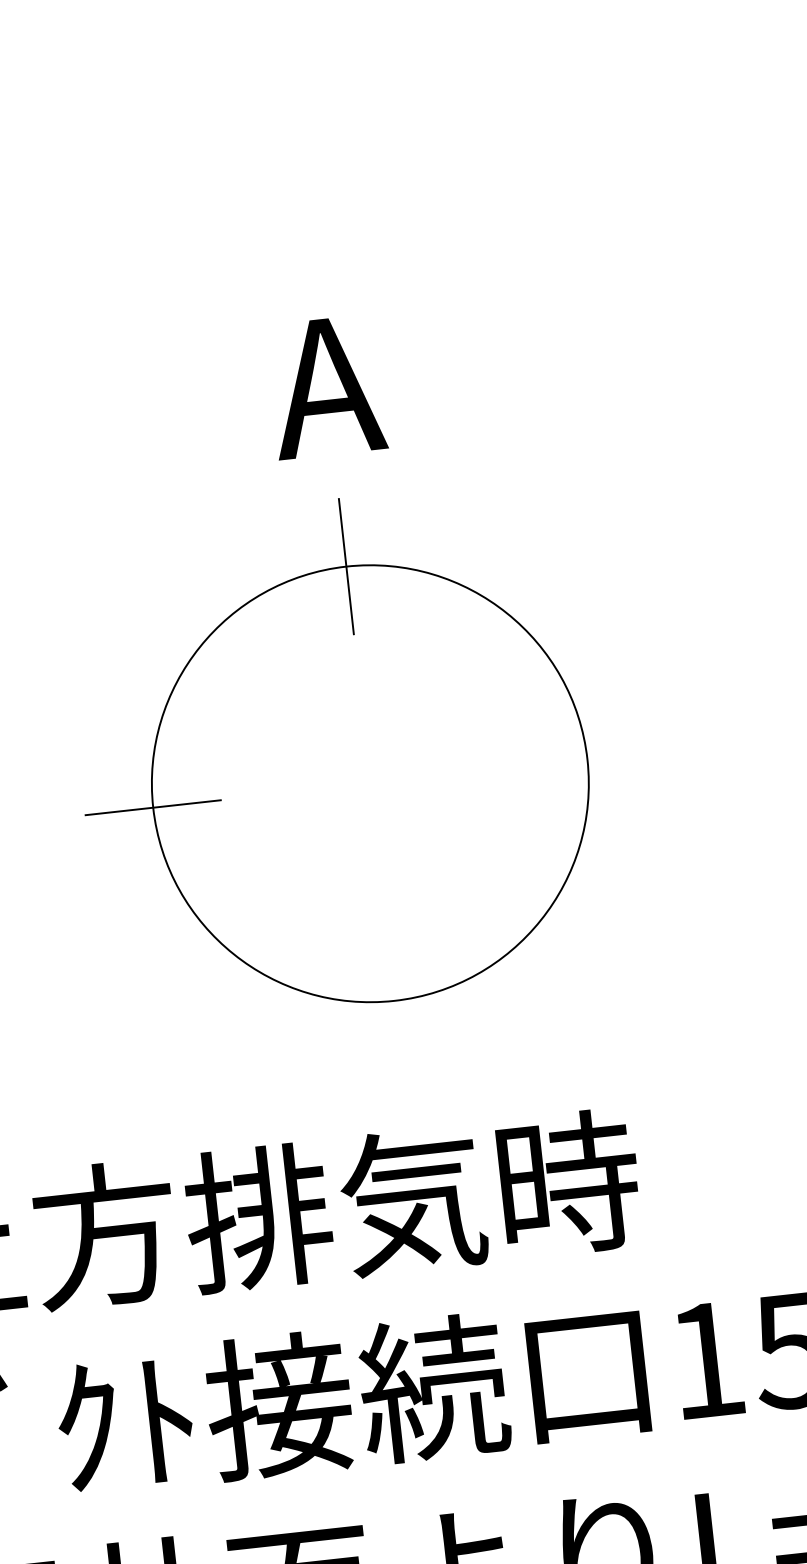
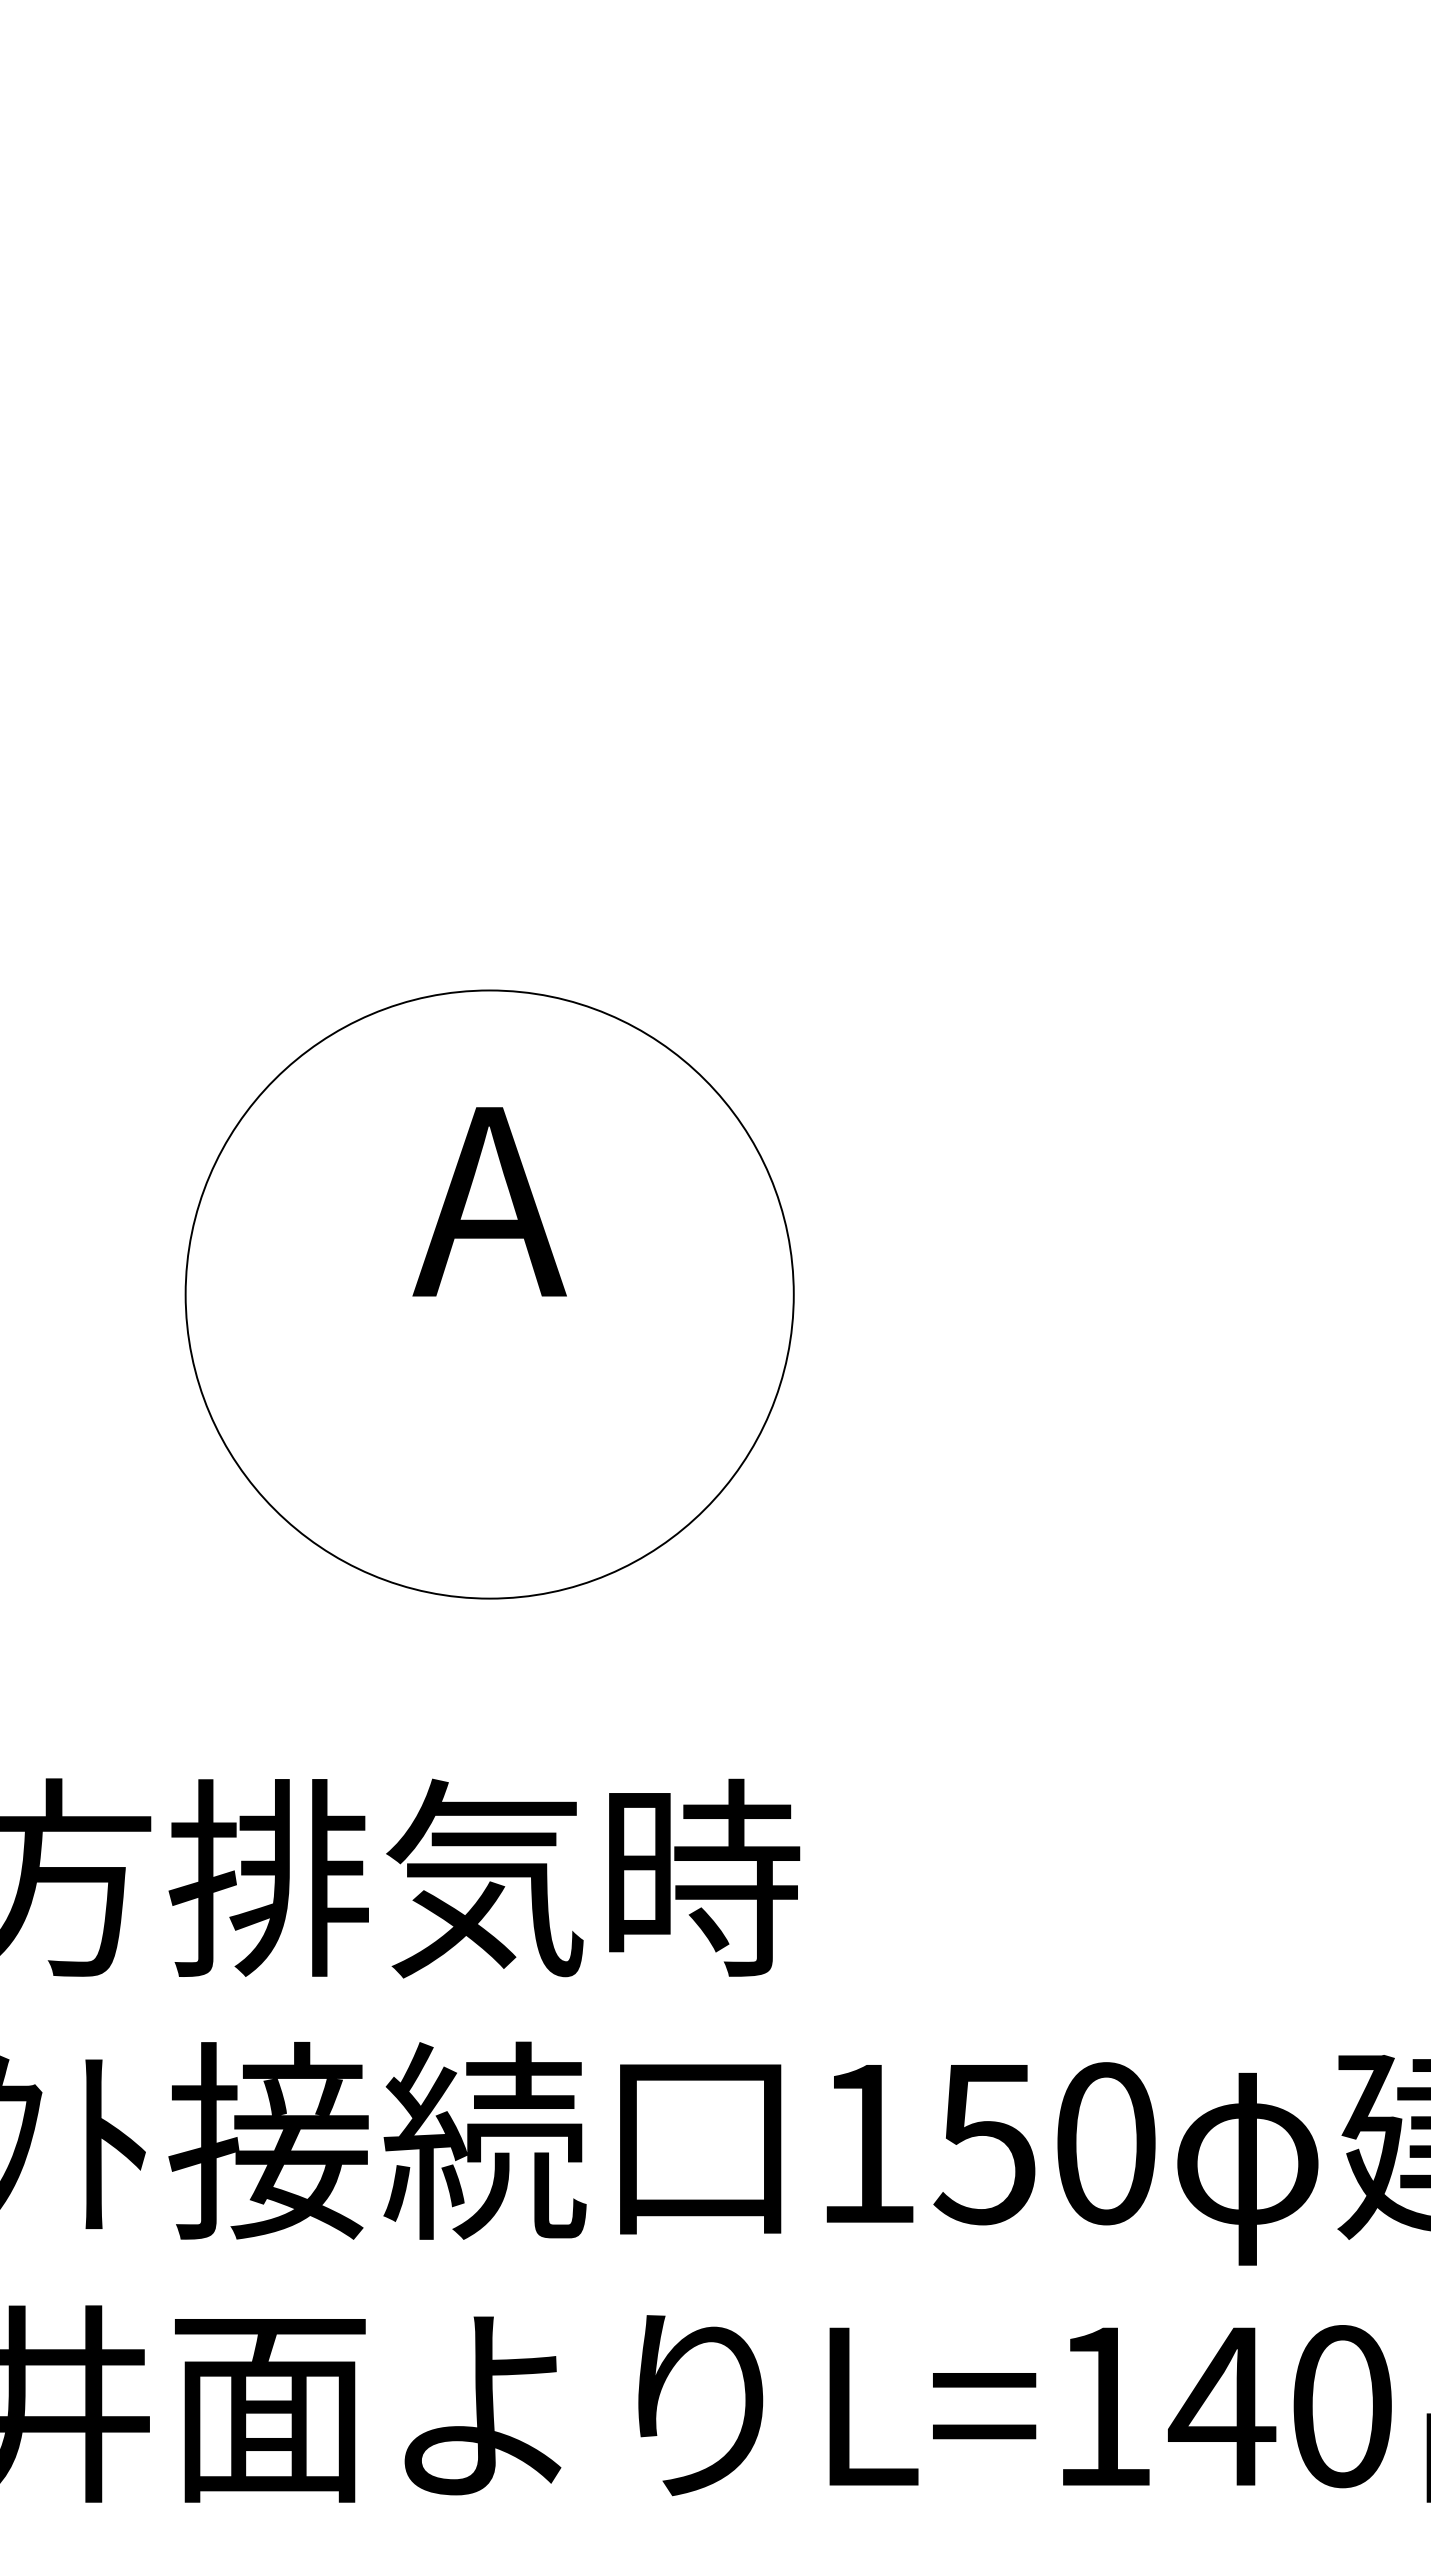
text: (326, 386) -> (489, 1201), moved
line: (346, 566) -> (489, 990), removed
line: (153, 807) -> (185, 1294), removed

